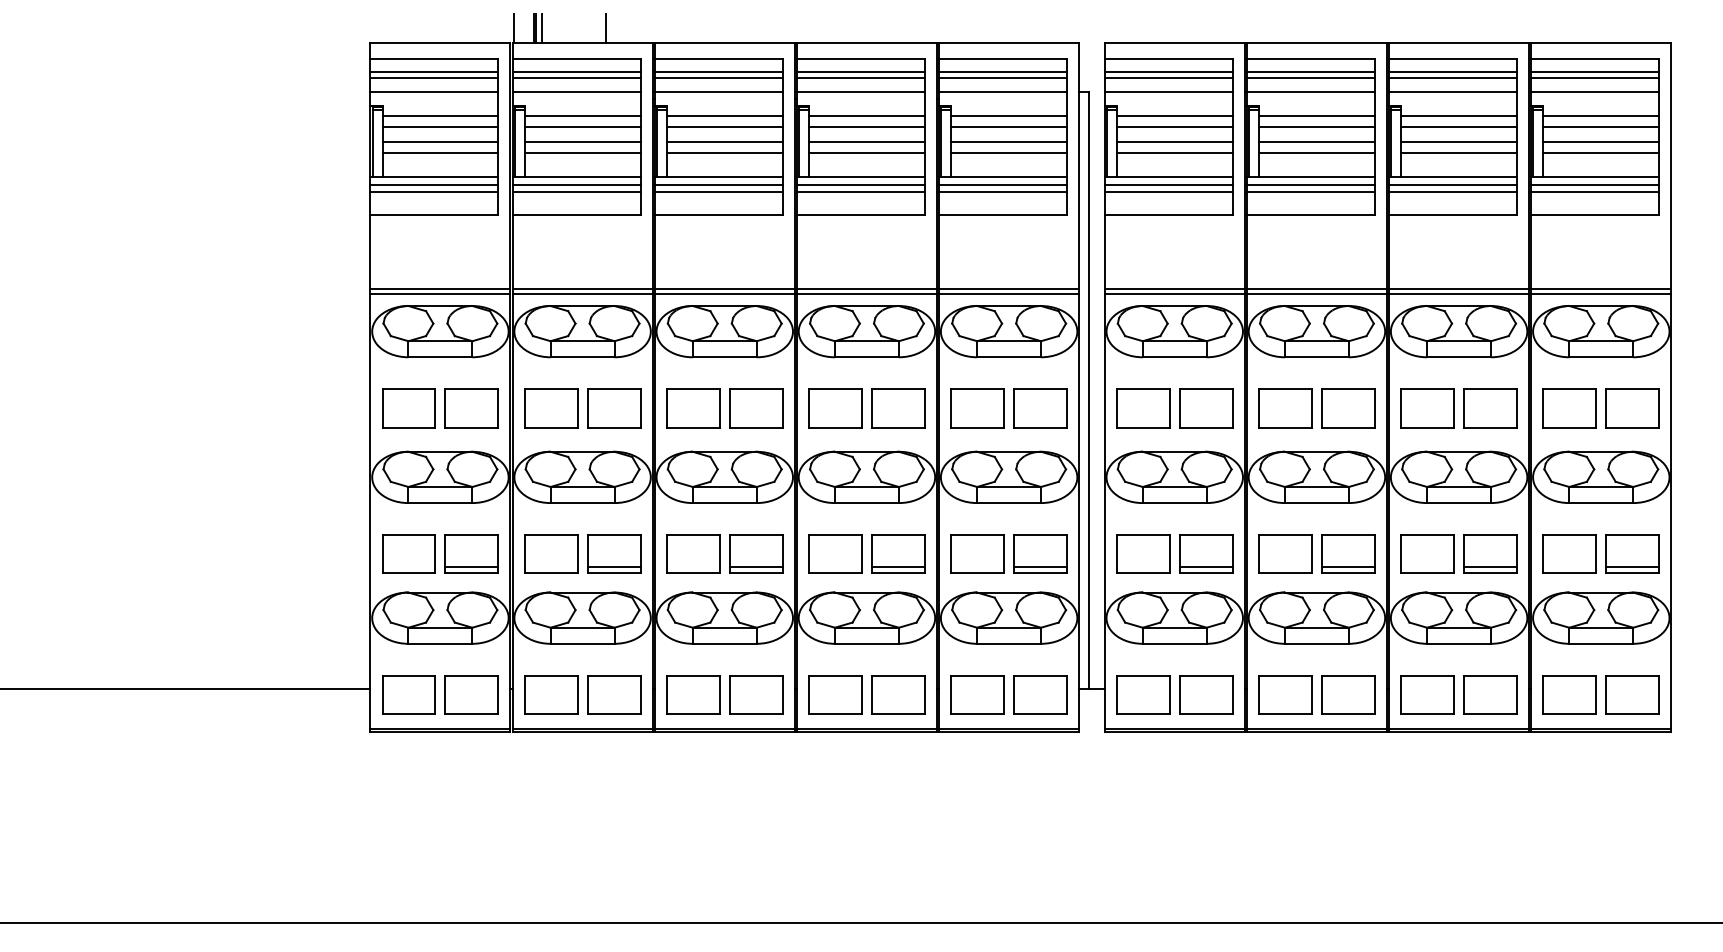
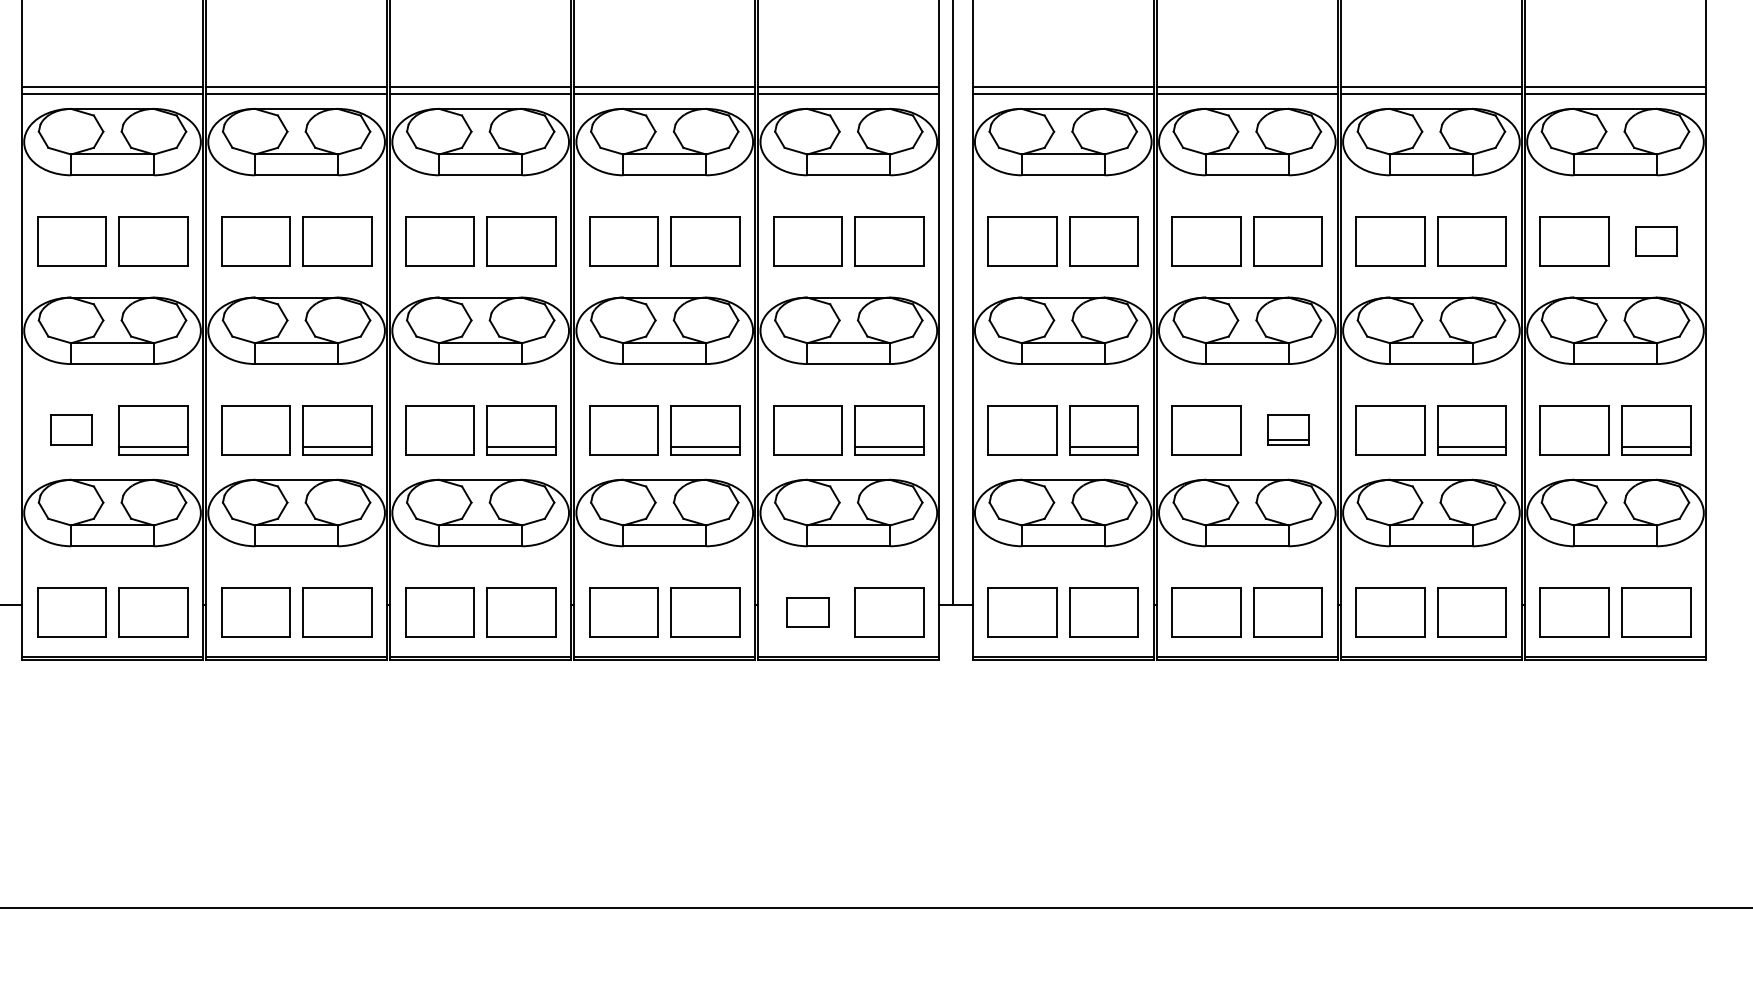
part: (1632, 408) -> (1655, 241), size x0.6
part: (408, 553) -> (71, 429), size x0.6
part: (1348, 553) -> (1288, 429), size x0.6
part: (977, 694) -> (807, 611), size x0.6

